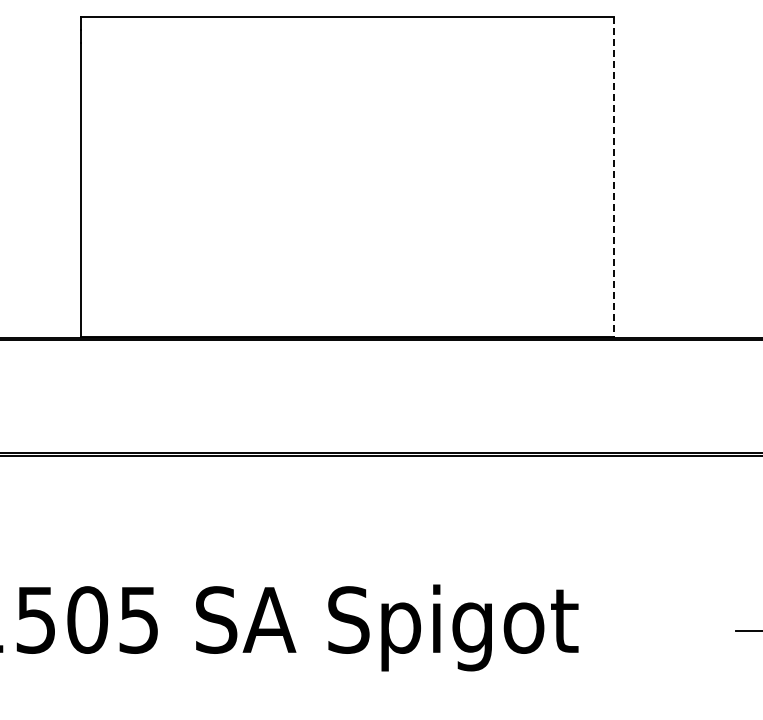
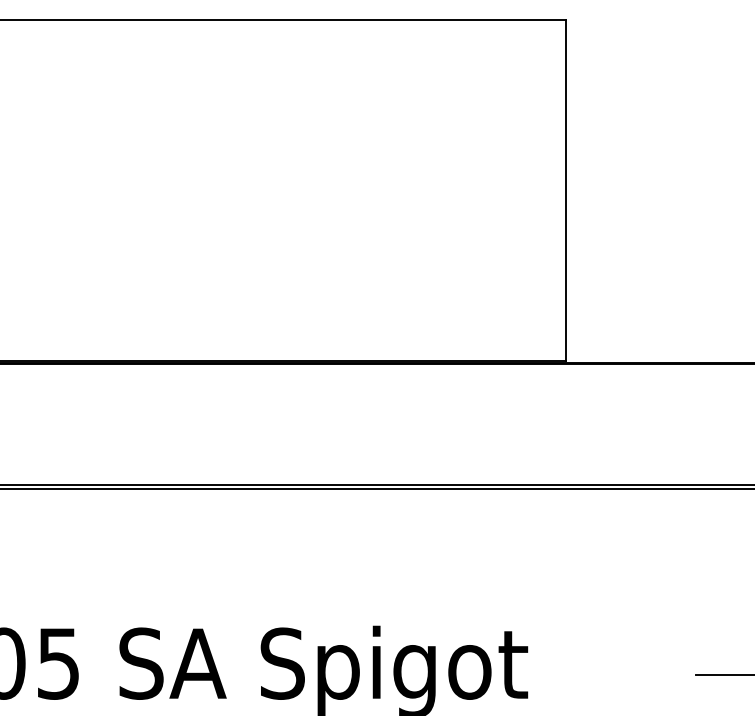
line: (614, 176) -> (566, 189), dashed -> solid

